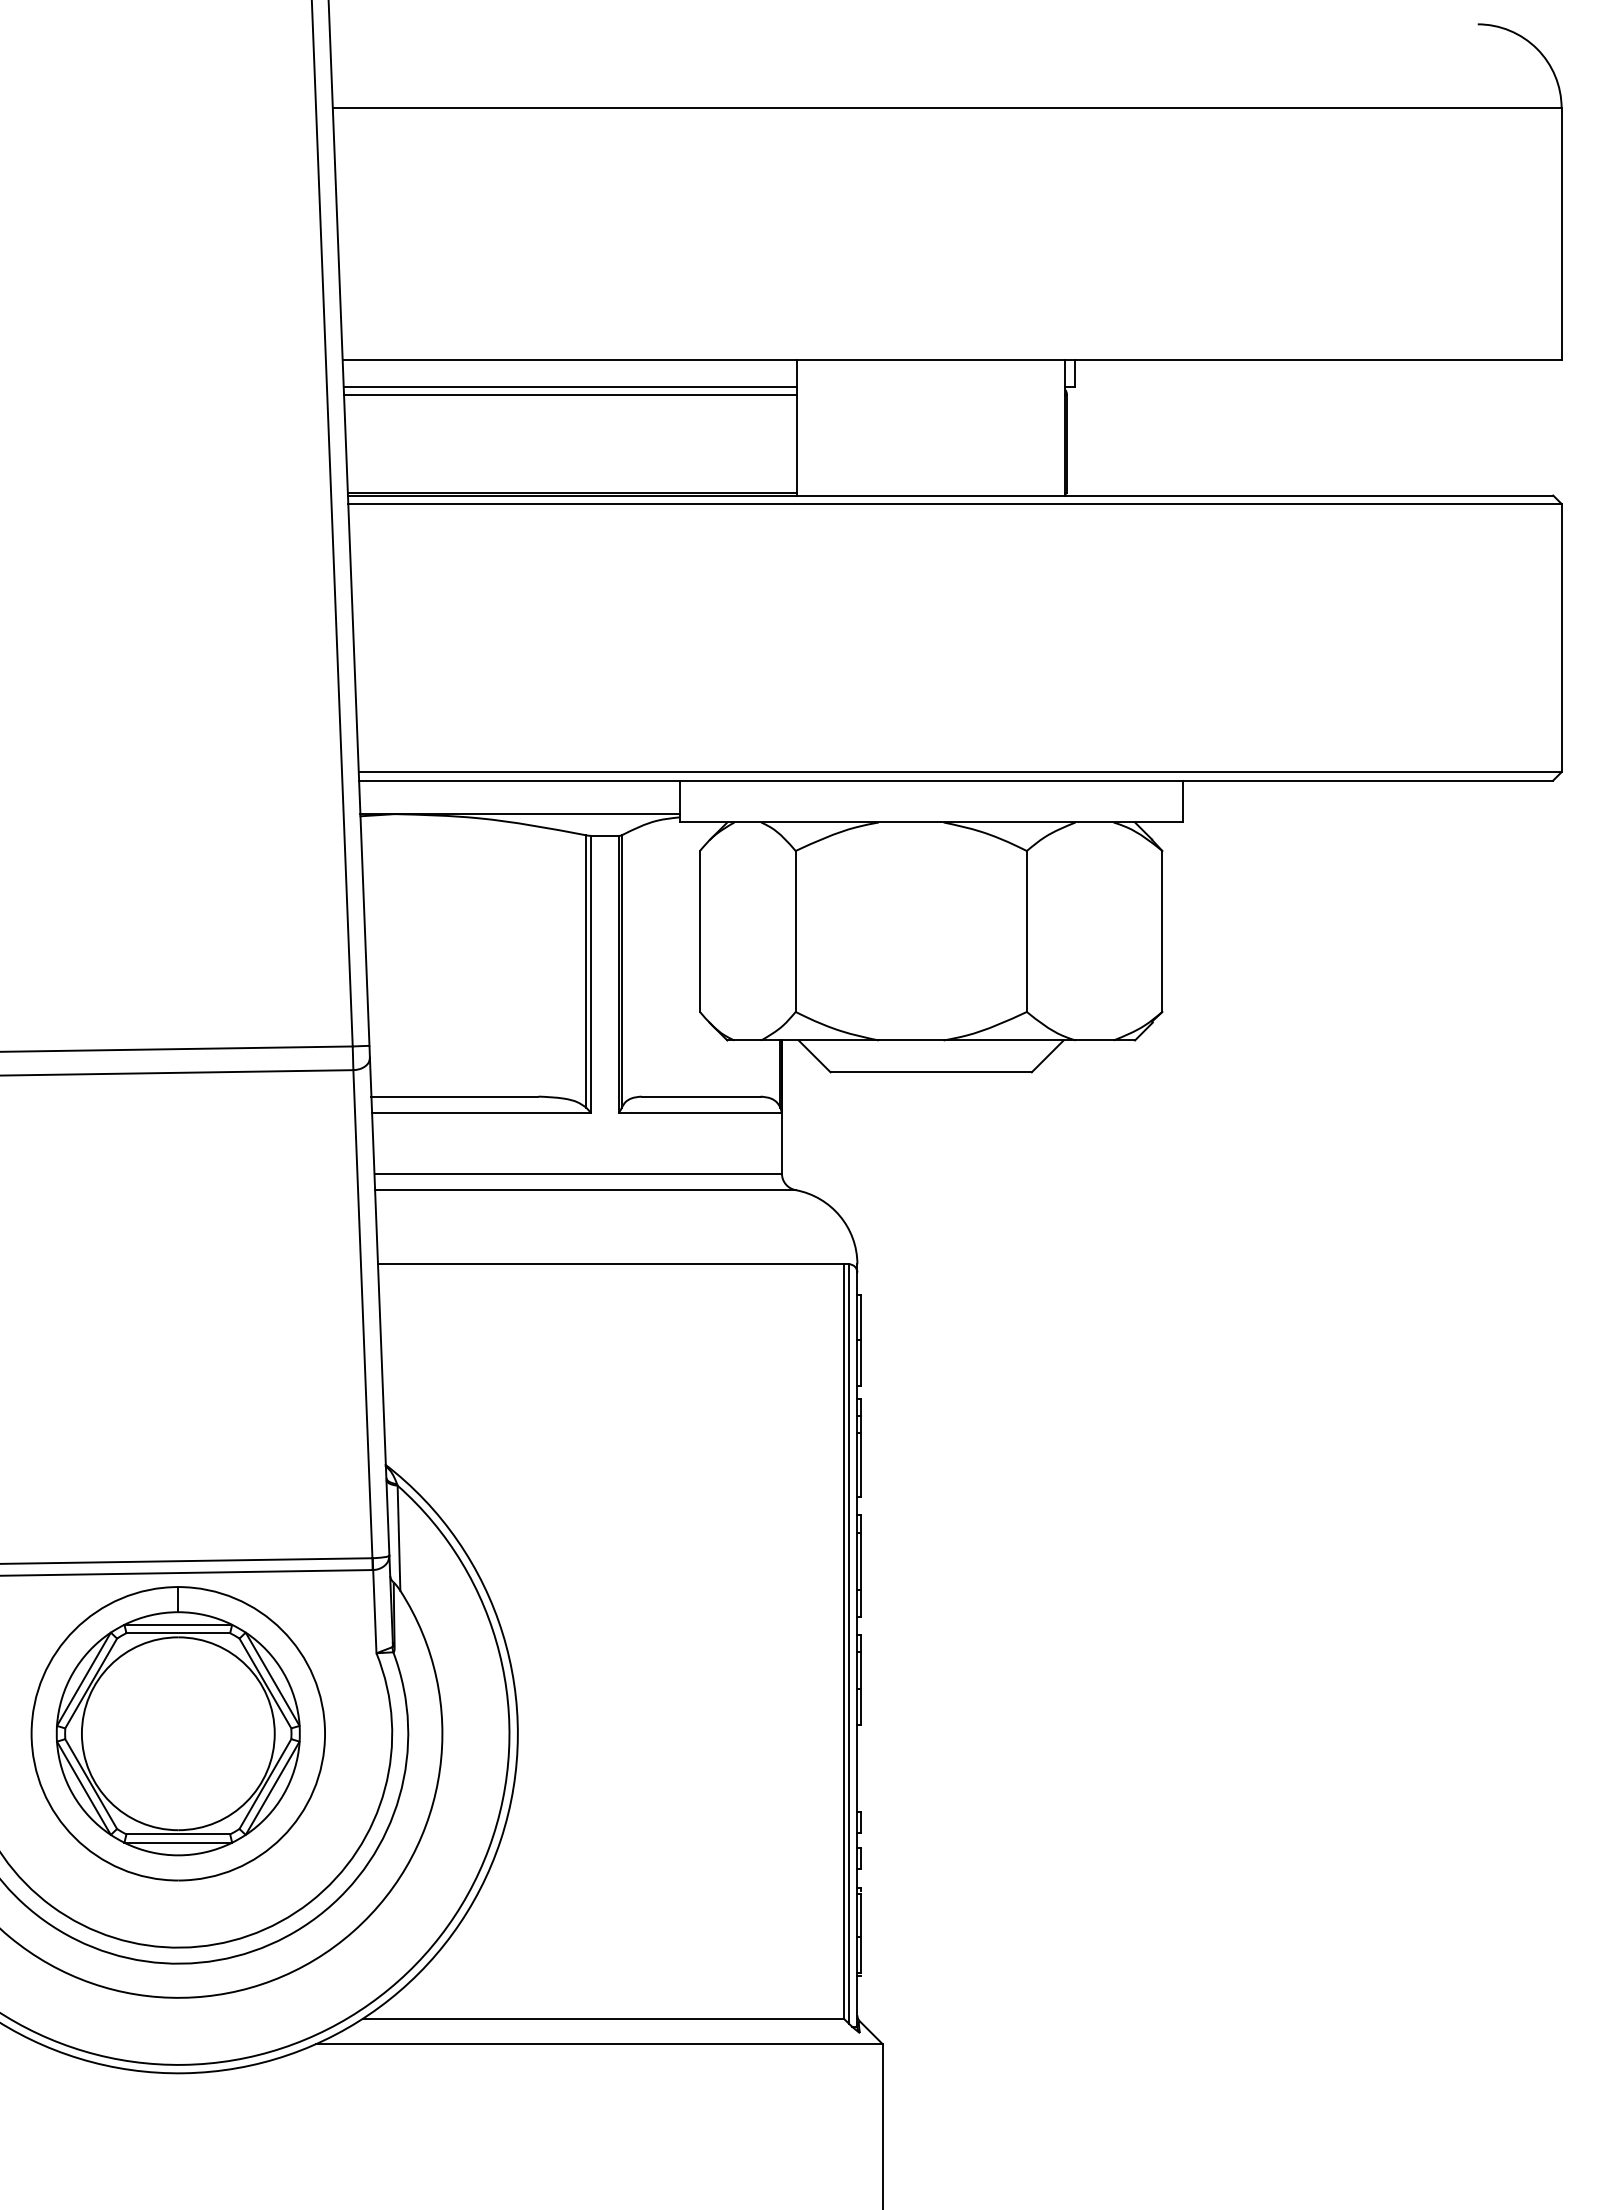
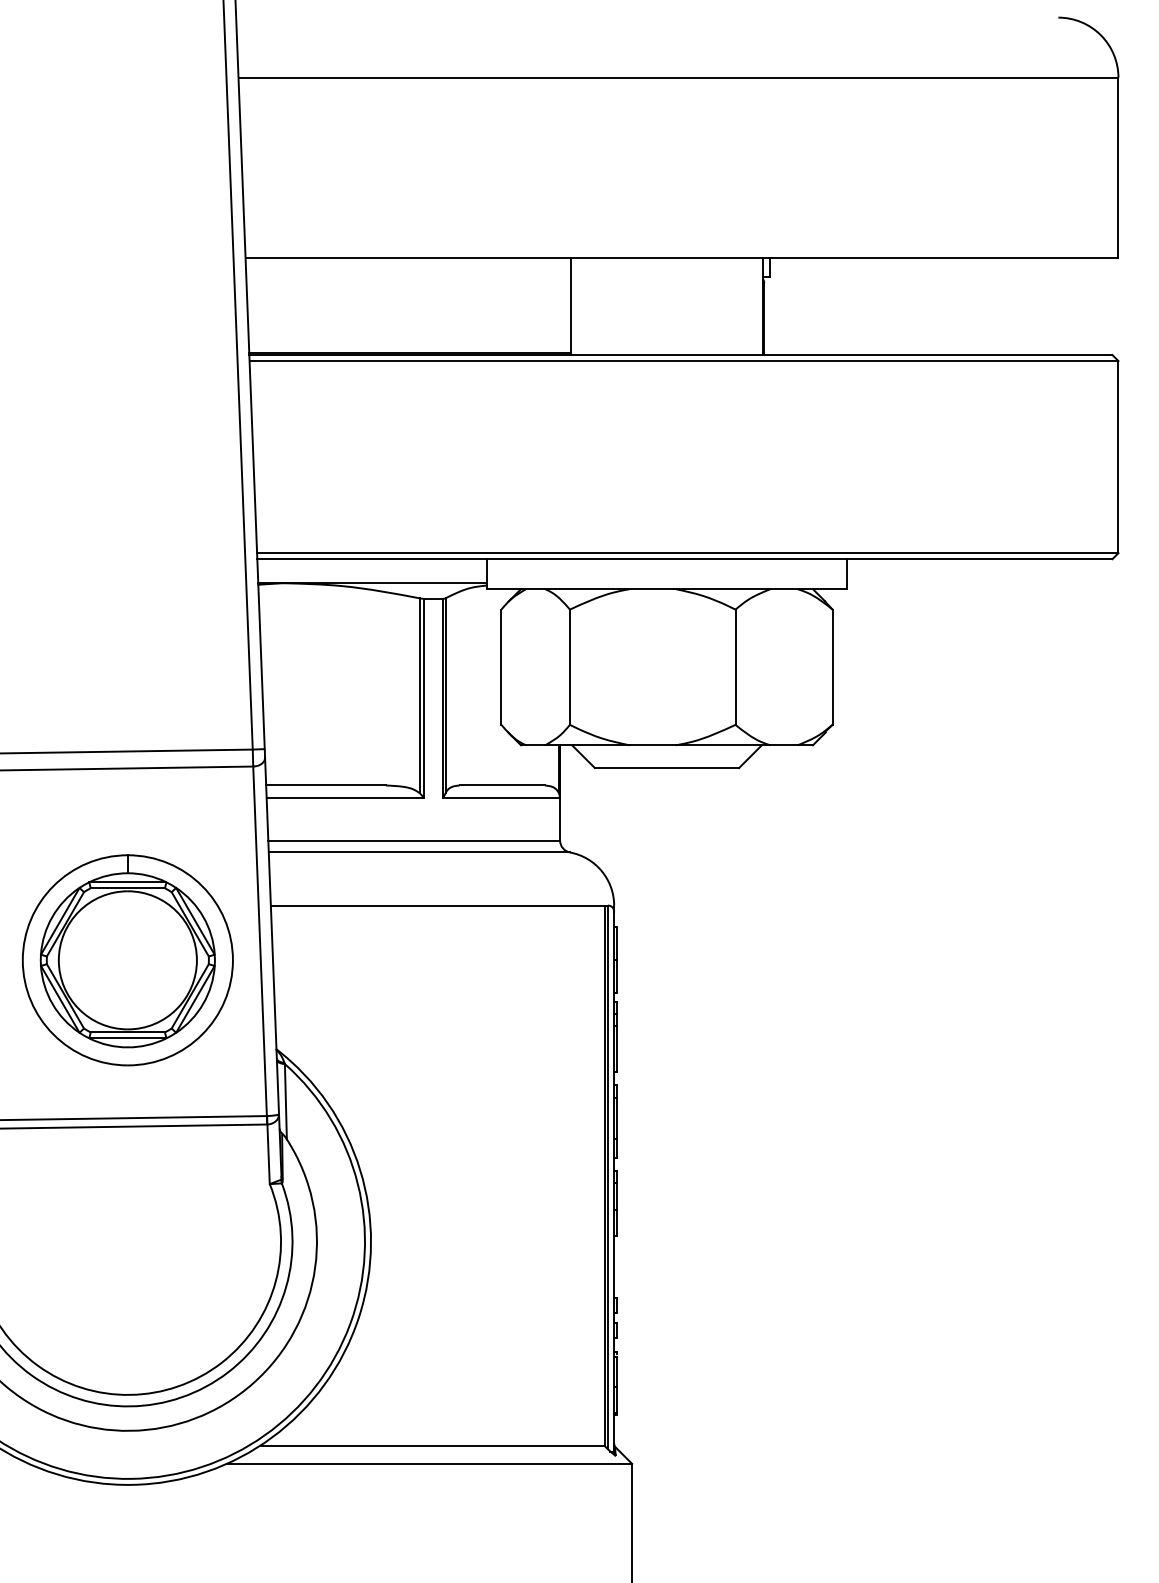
line: (570, 386) -> (408, 276), removed
line: (570, 394) -> (408, 282), removed
part: (177, 1733) -> (127, 960), moved

